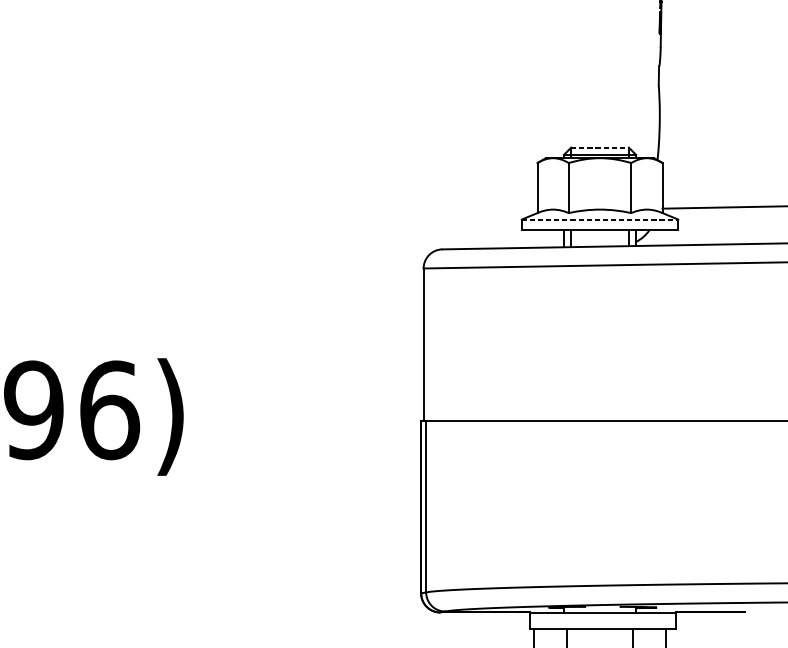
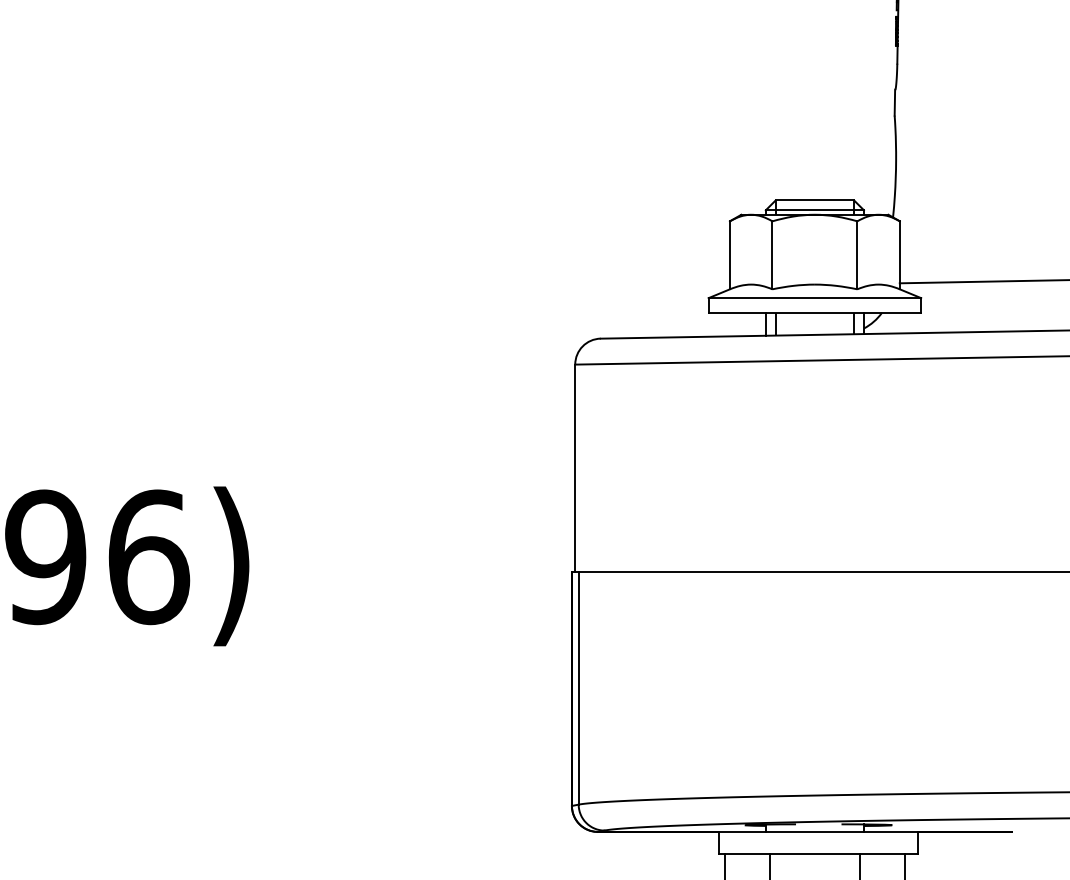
line: (600, 147) -> (815, 200), dashed -> solid
line: (600, 219) -> (815, 298), dashed -> solid

